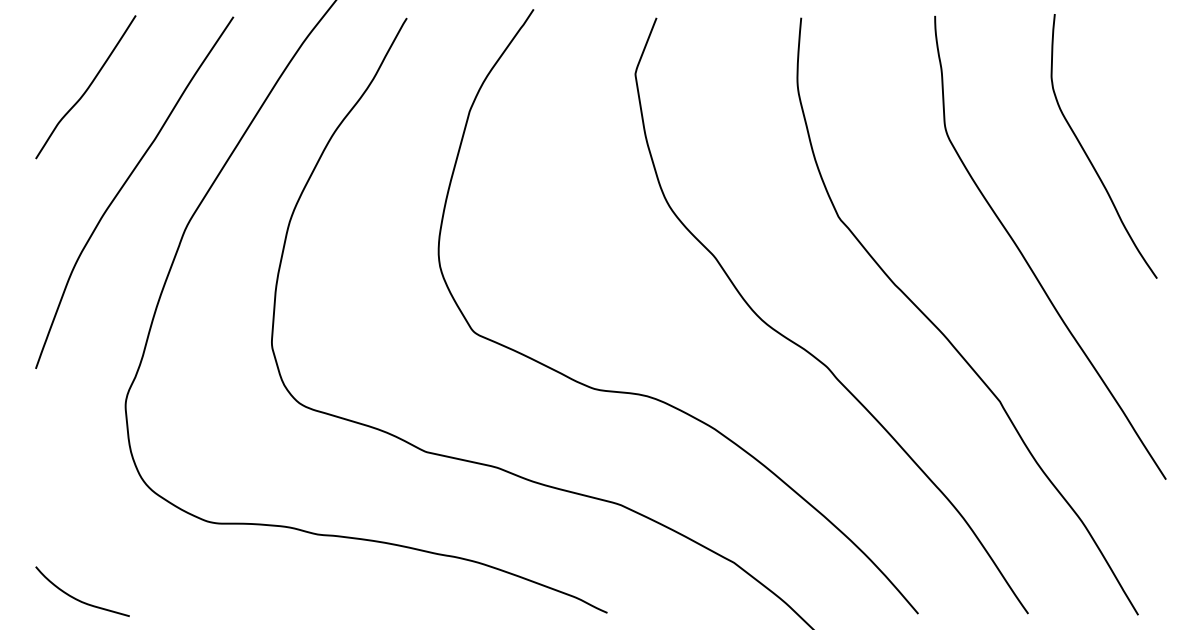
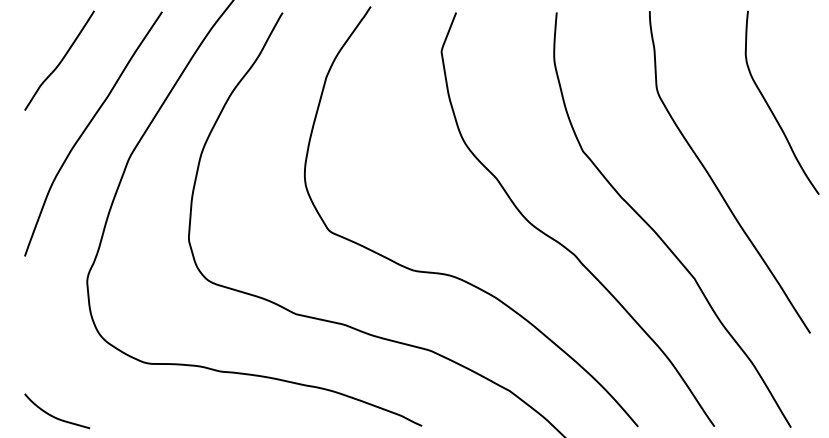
curve: (1090, 157) -> (772, 110), moved

